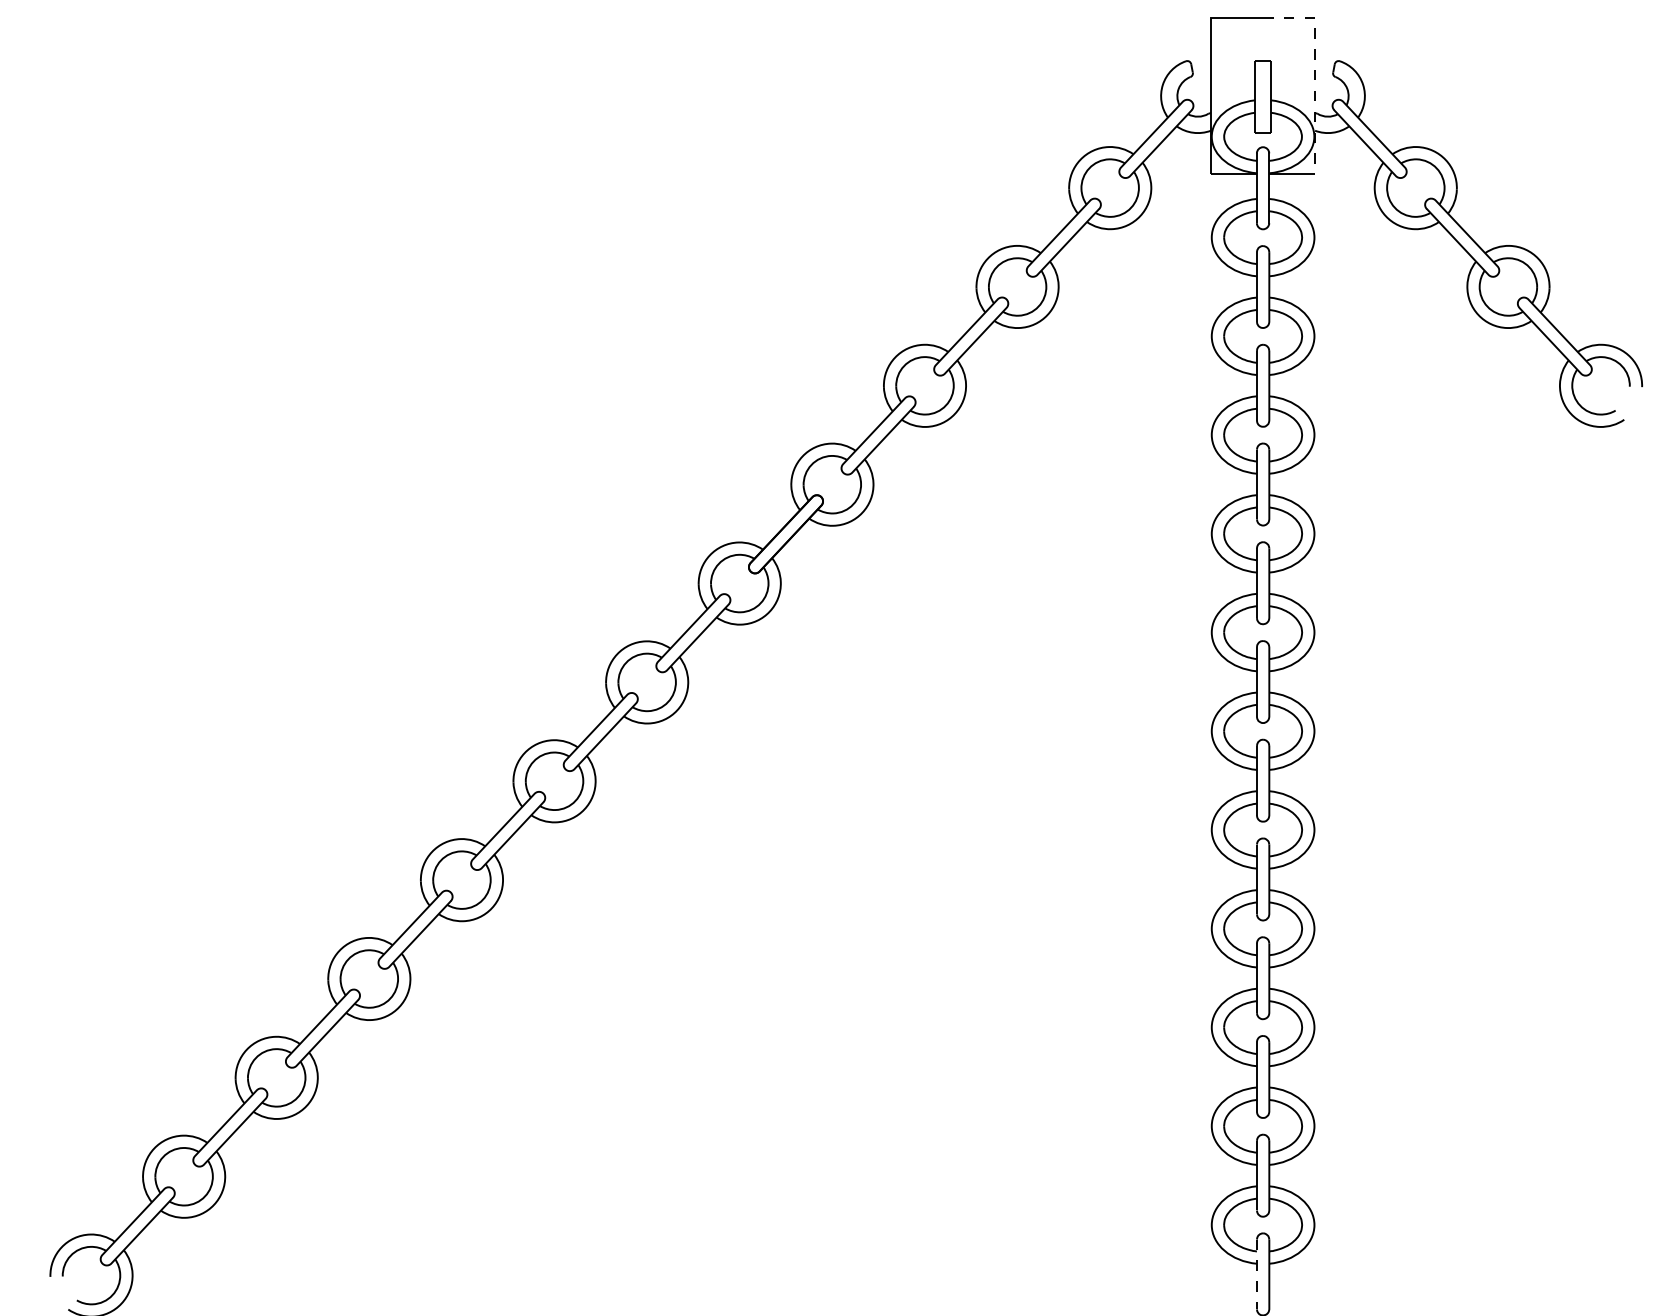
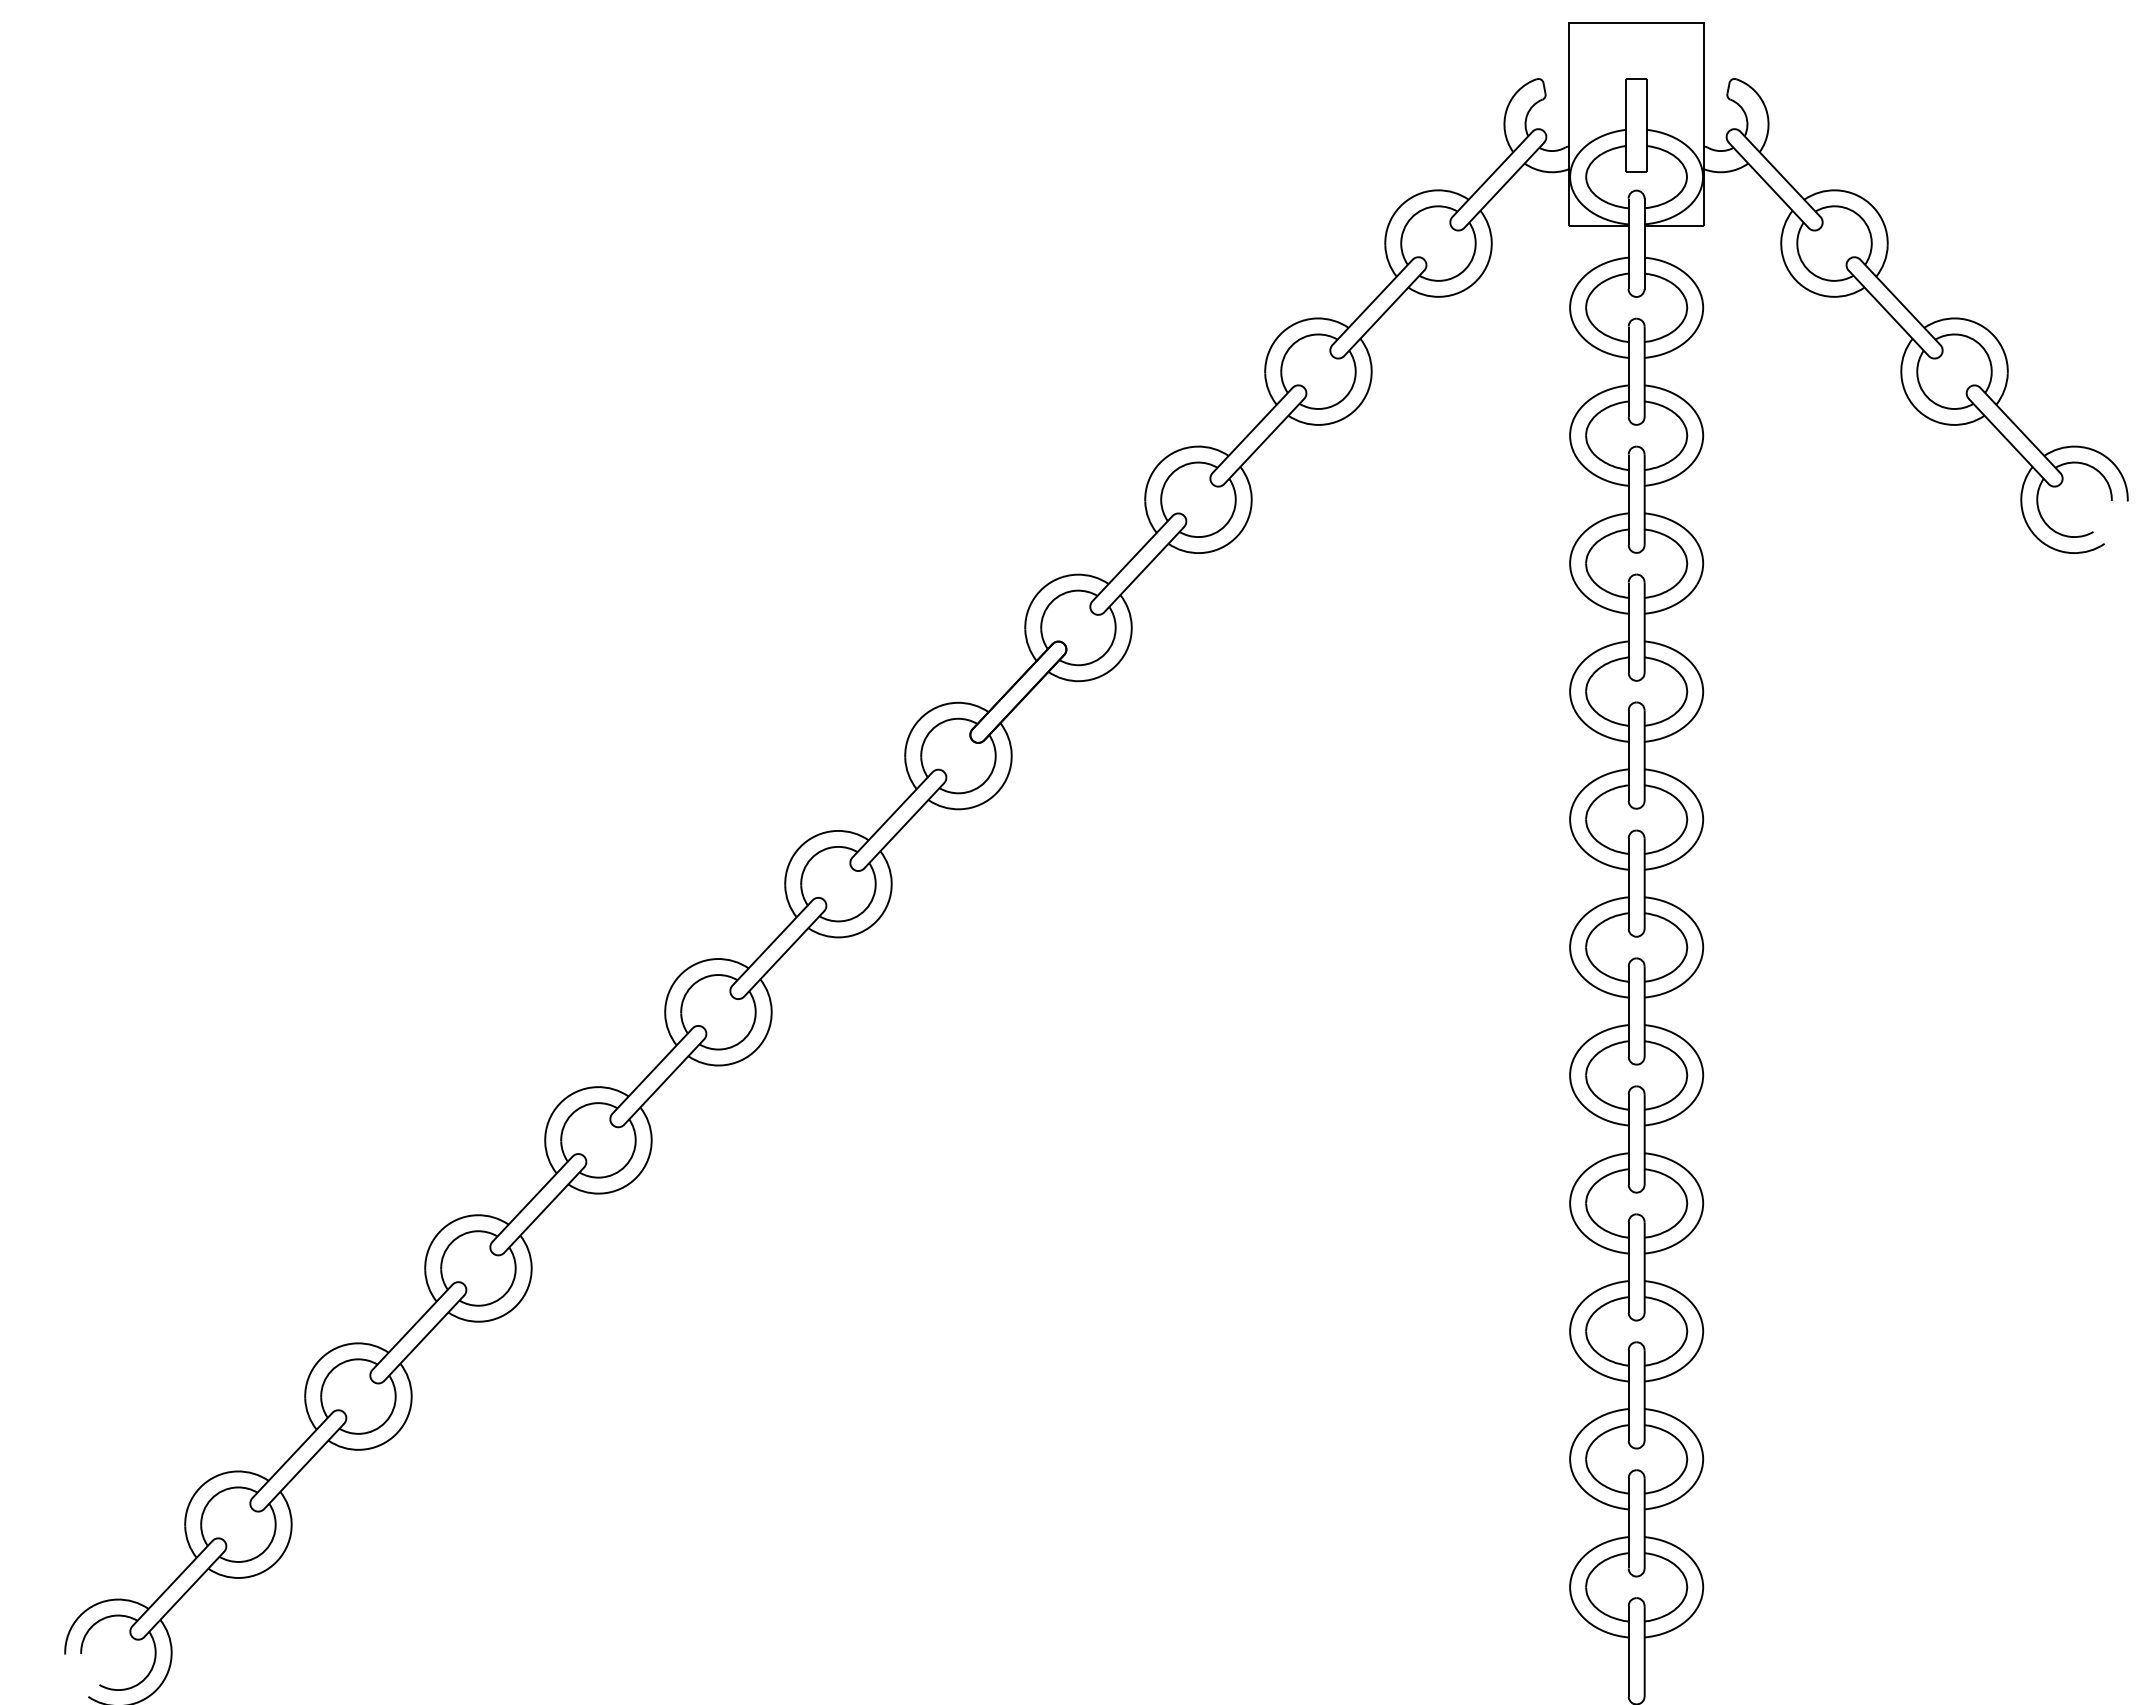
line: (1315, 69) -> (1704, 89), dashed -> solid
line: (1256, 1274) -> (1628, 1651), dashed -> solid

